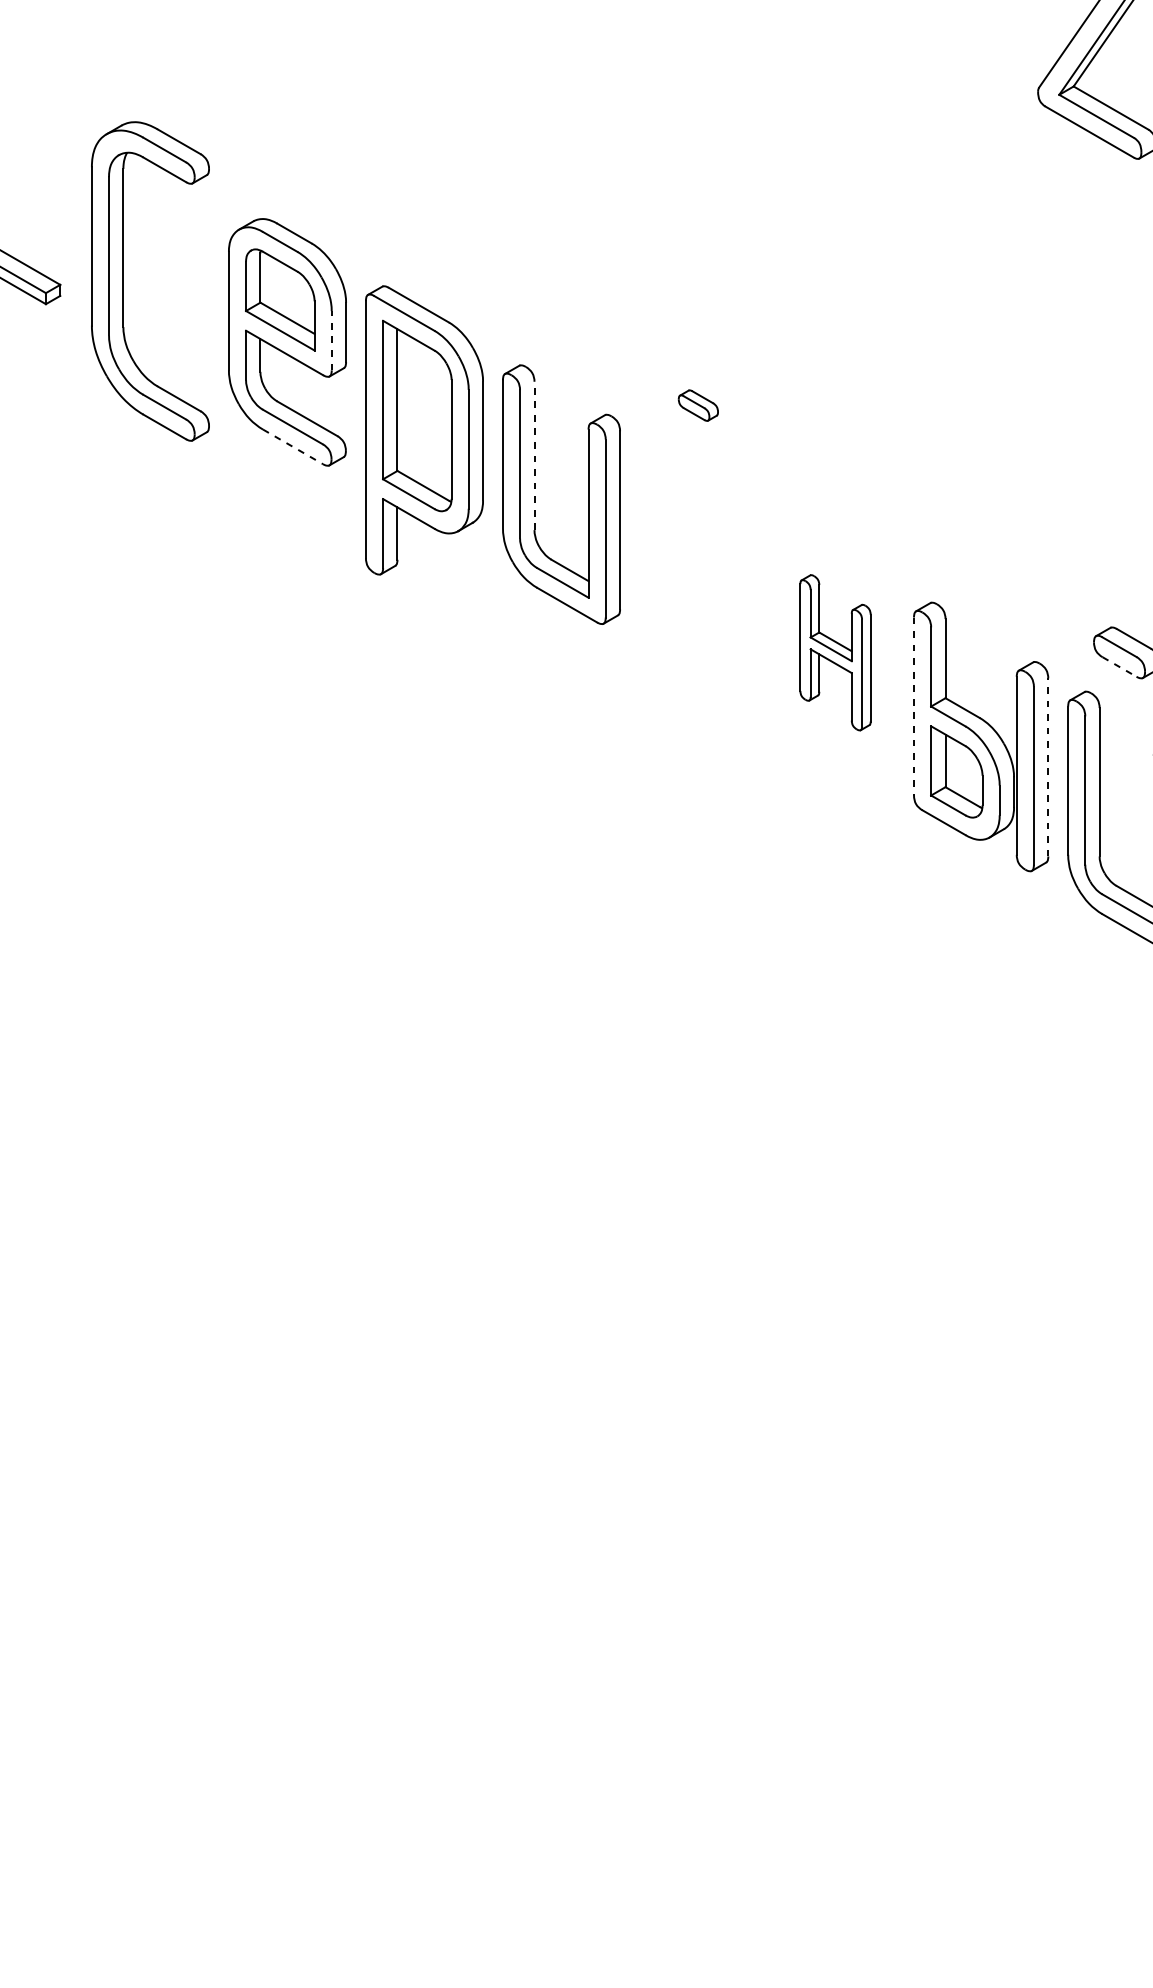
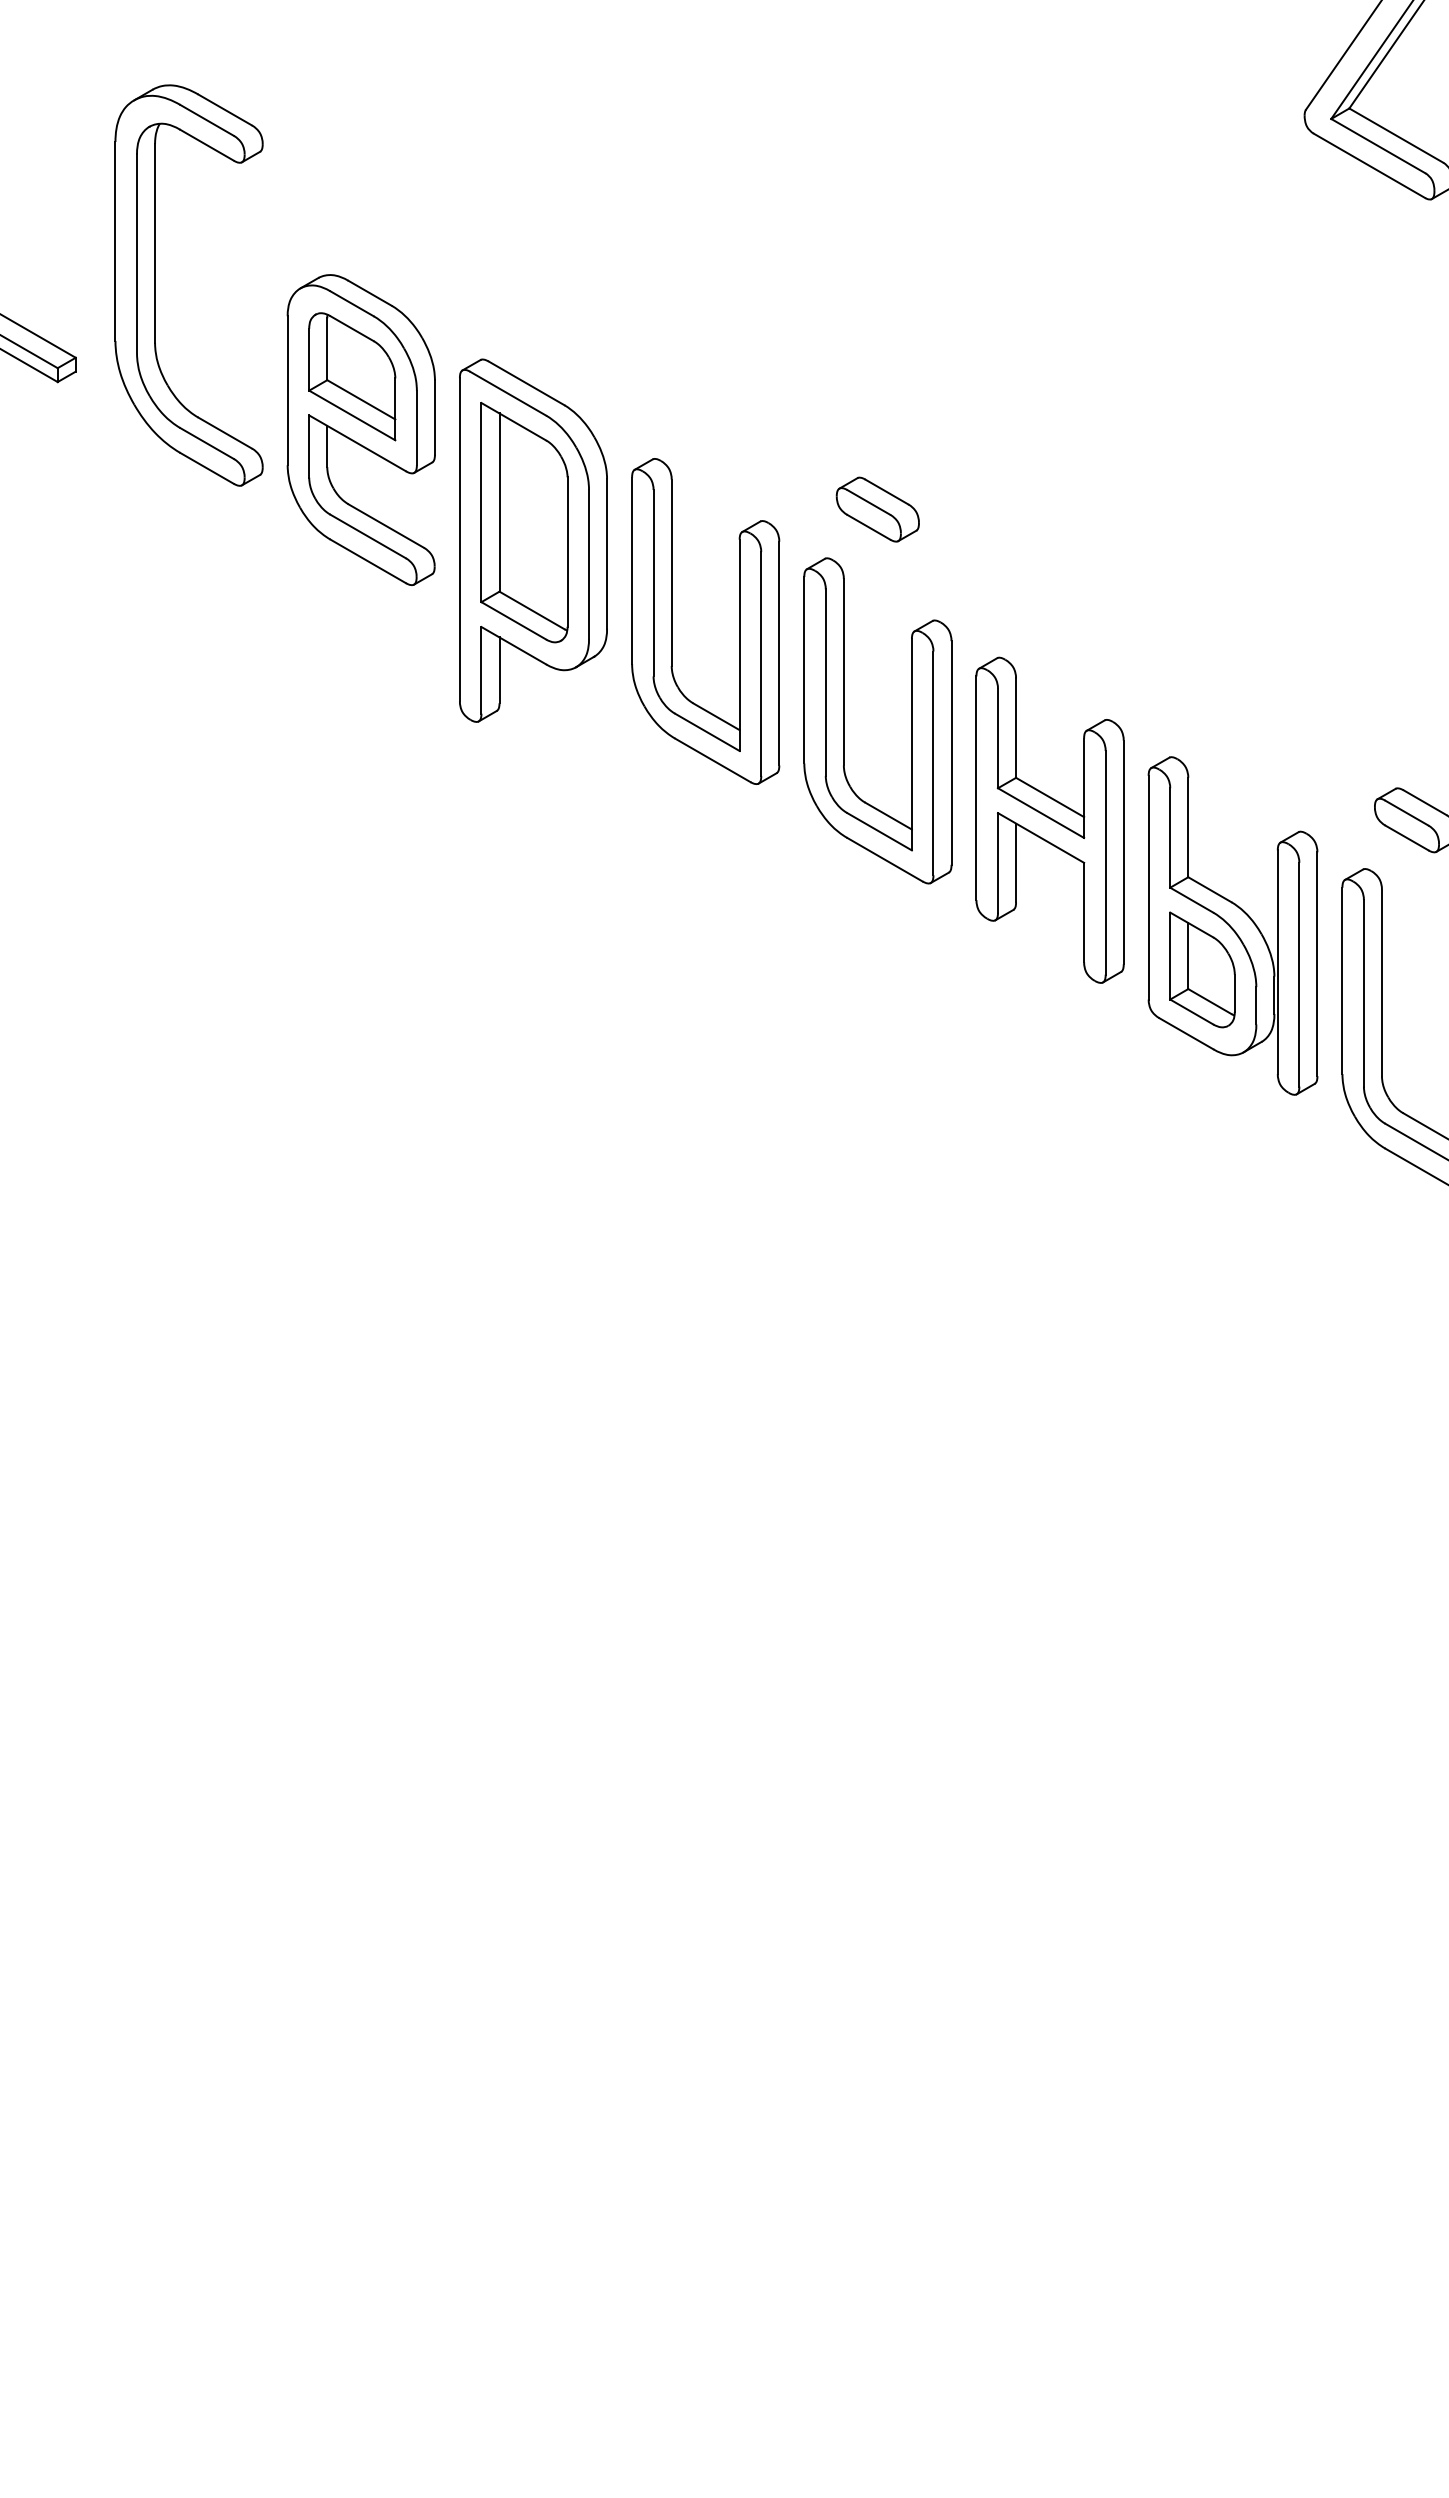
part: (123, 281) -> (155, 285), moved
line: (331, 340) -> (416, 427), dashed -> solid
part: (698, 405) -> (877, 509), size x1.67
line: (293, 446) -> (368, 561), dashed -> solid
line: (534, 455) -> (671, 572), dashed -> solid
part: (671, 573) -> (844, 720), added
part: (835, 652) -> (1049, 819), size x1.67
line: (1119, 666) -> (1406, 837), dashed -> solid
line: (913, 706) -> (1148, 887), dashed -> solid
line: (1048, 767) -> (1317, 964), dashed -> solid

